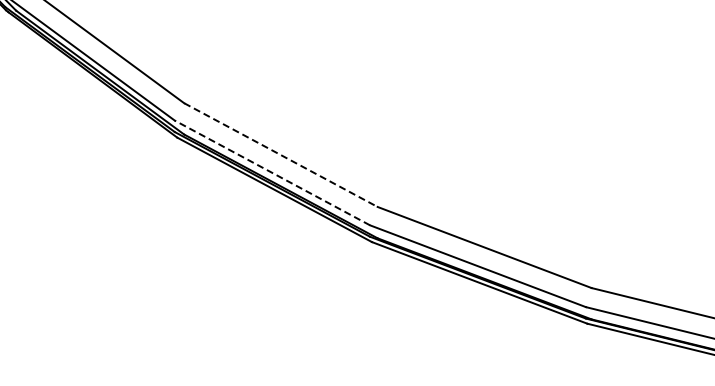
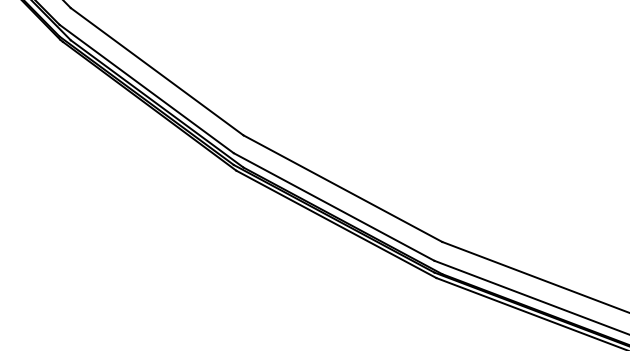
line: (280, 155) -> (342, 189), dashed -> solid
line: (272, 172) -> (334, 206), dashed -> solid

